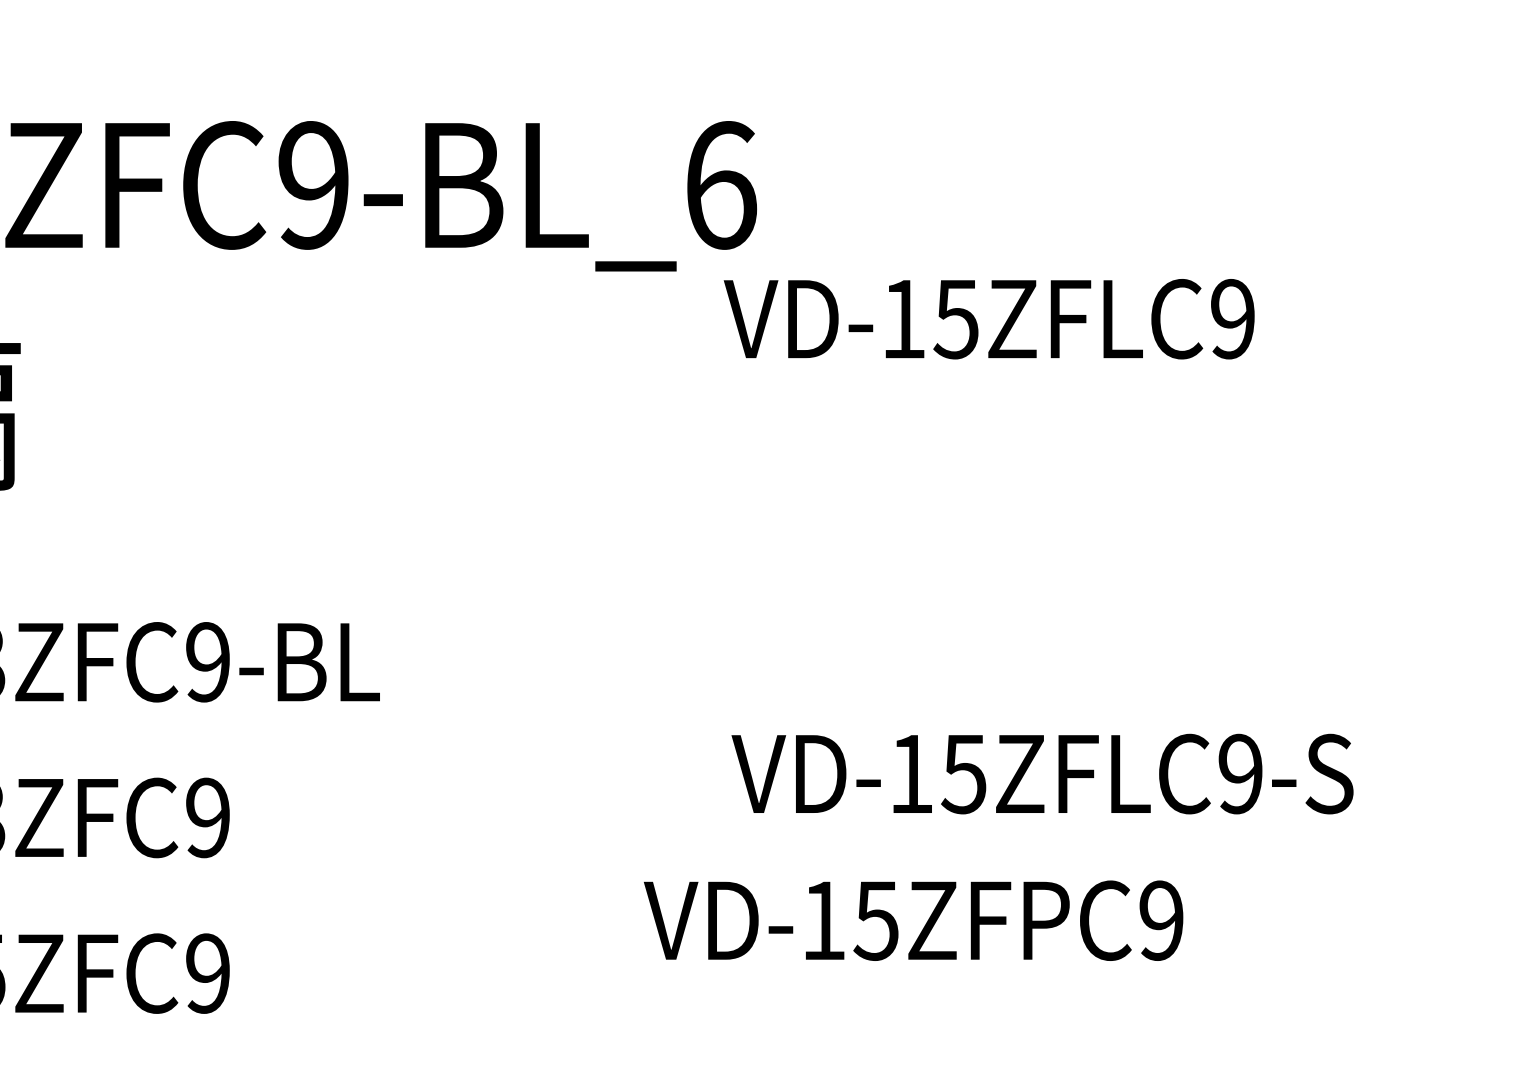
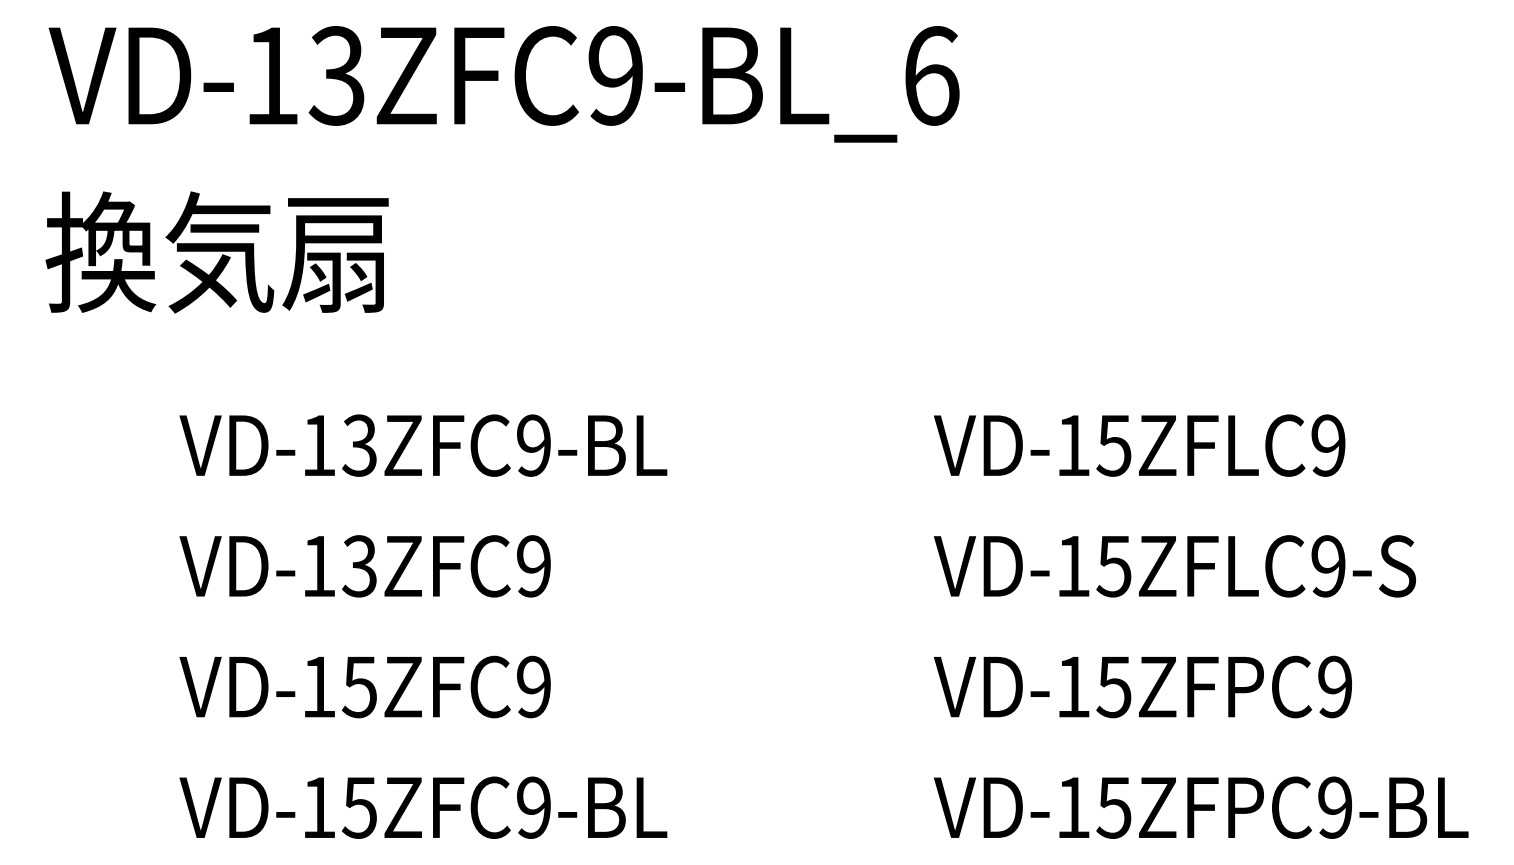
text: (989, 318) -> (1139, 445), moved
text: (1041, 774) -> (1174, 566), moved
text: (912, 920) -> (1142, 686), moved

